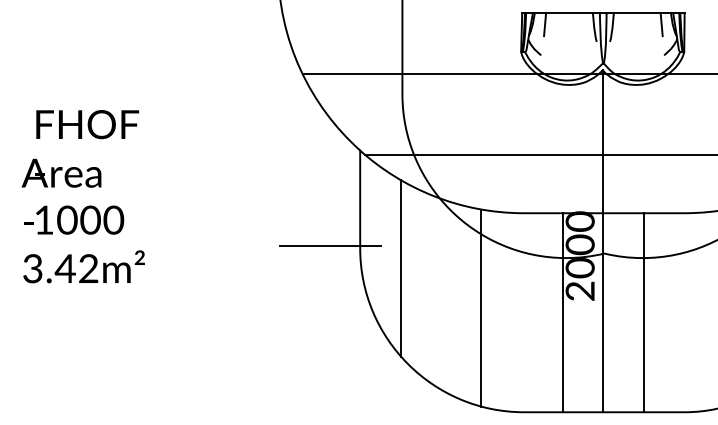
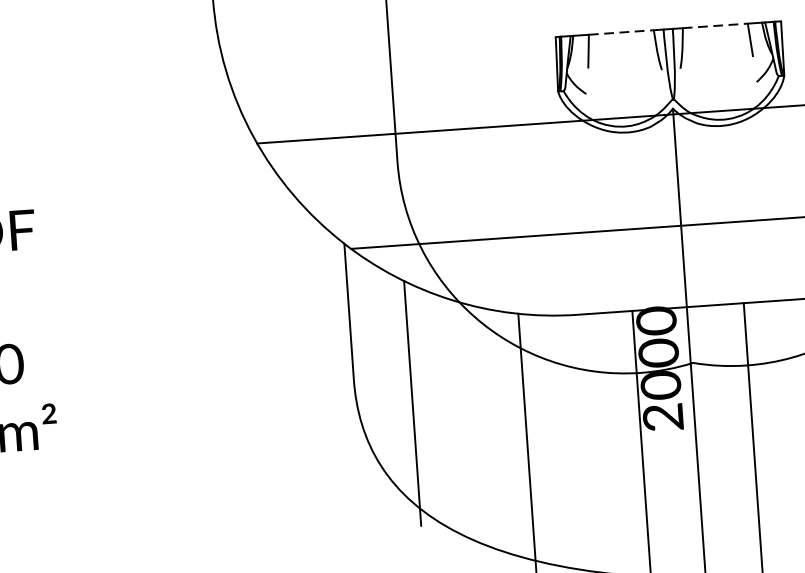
line: (570, 12) -> (622, 31), solid -> dashed
line: (637, 12) -> (715, 25), solid -> dashed
line: (330, 246) -> (312, 379), removed

